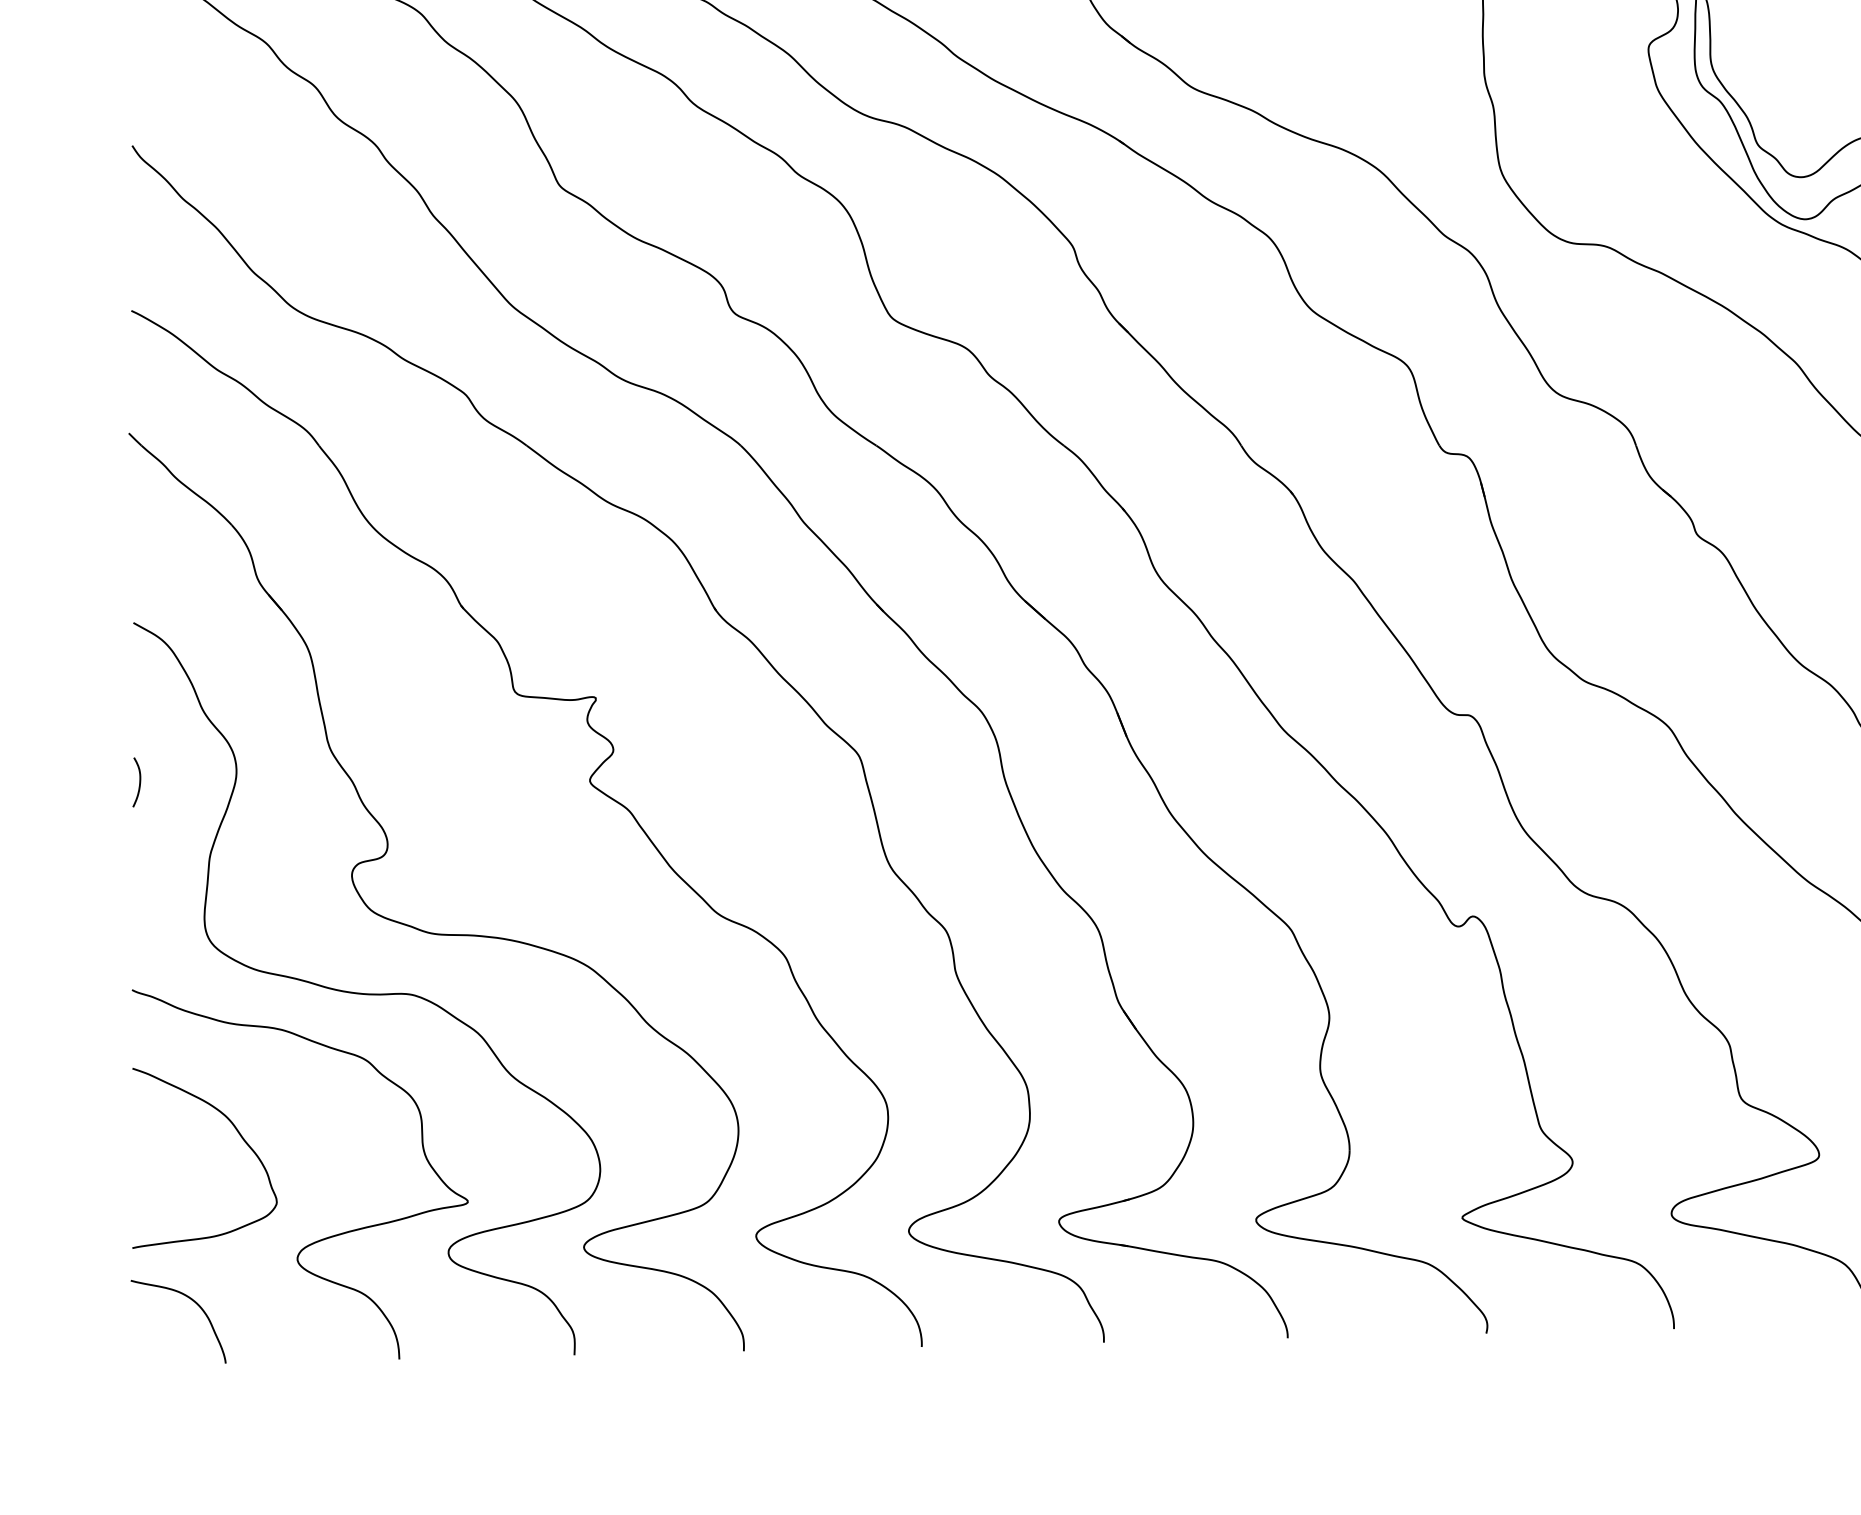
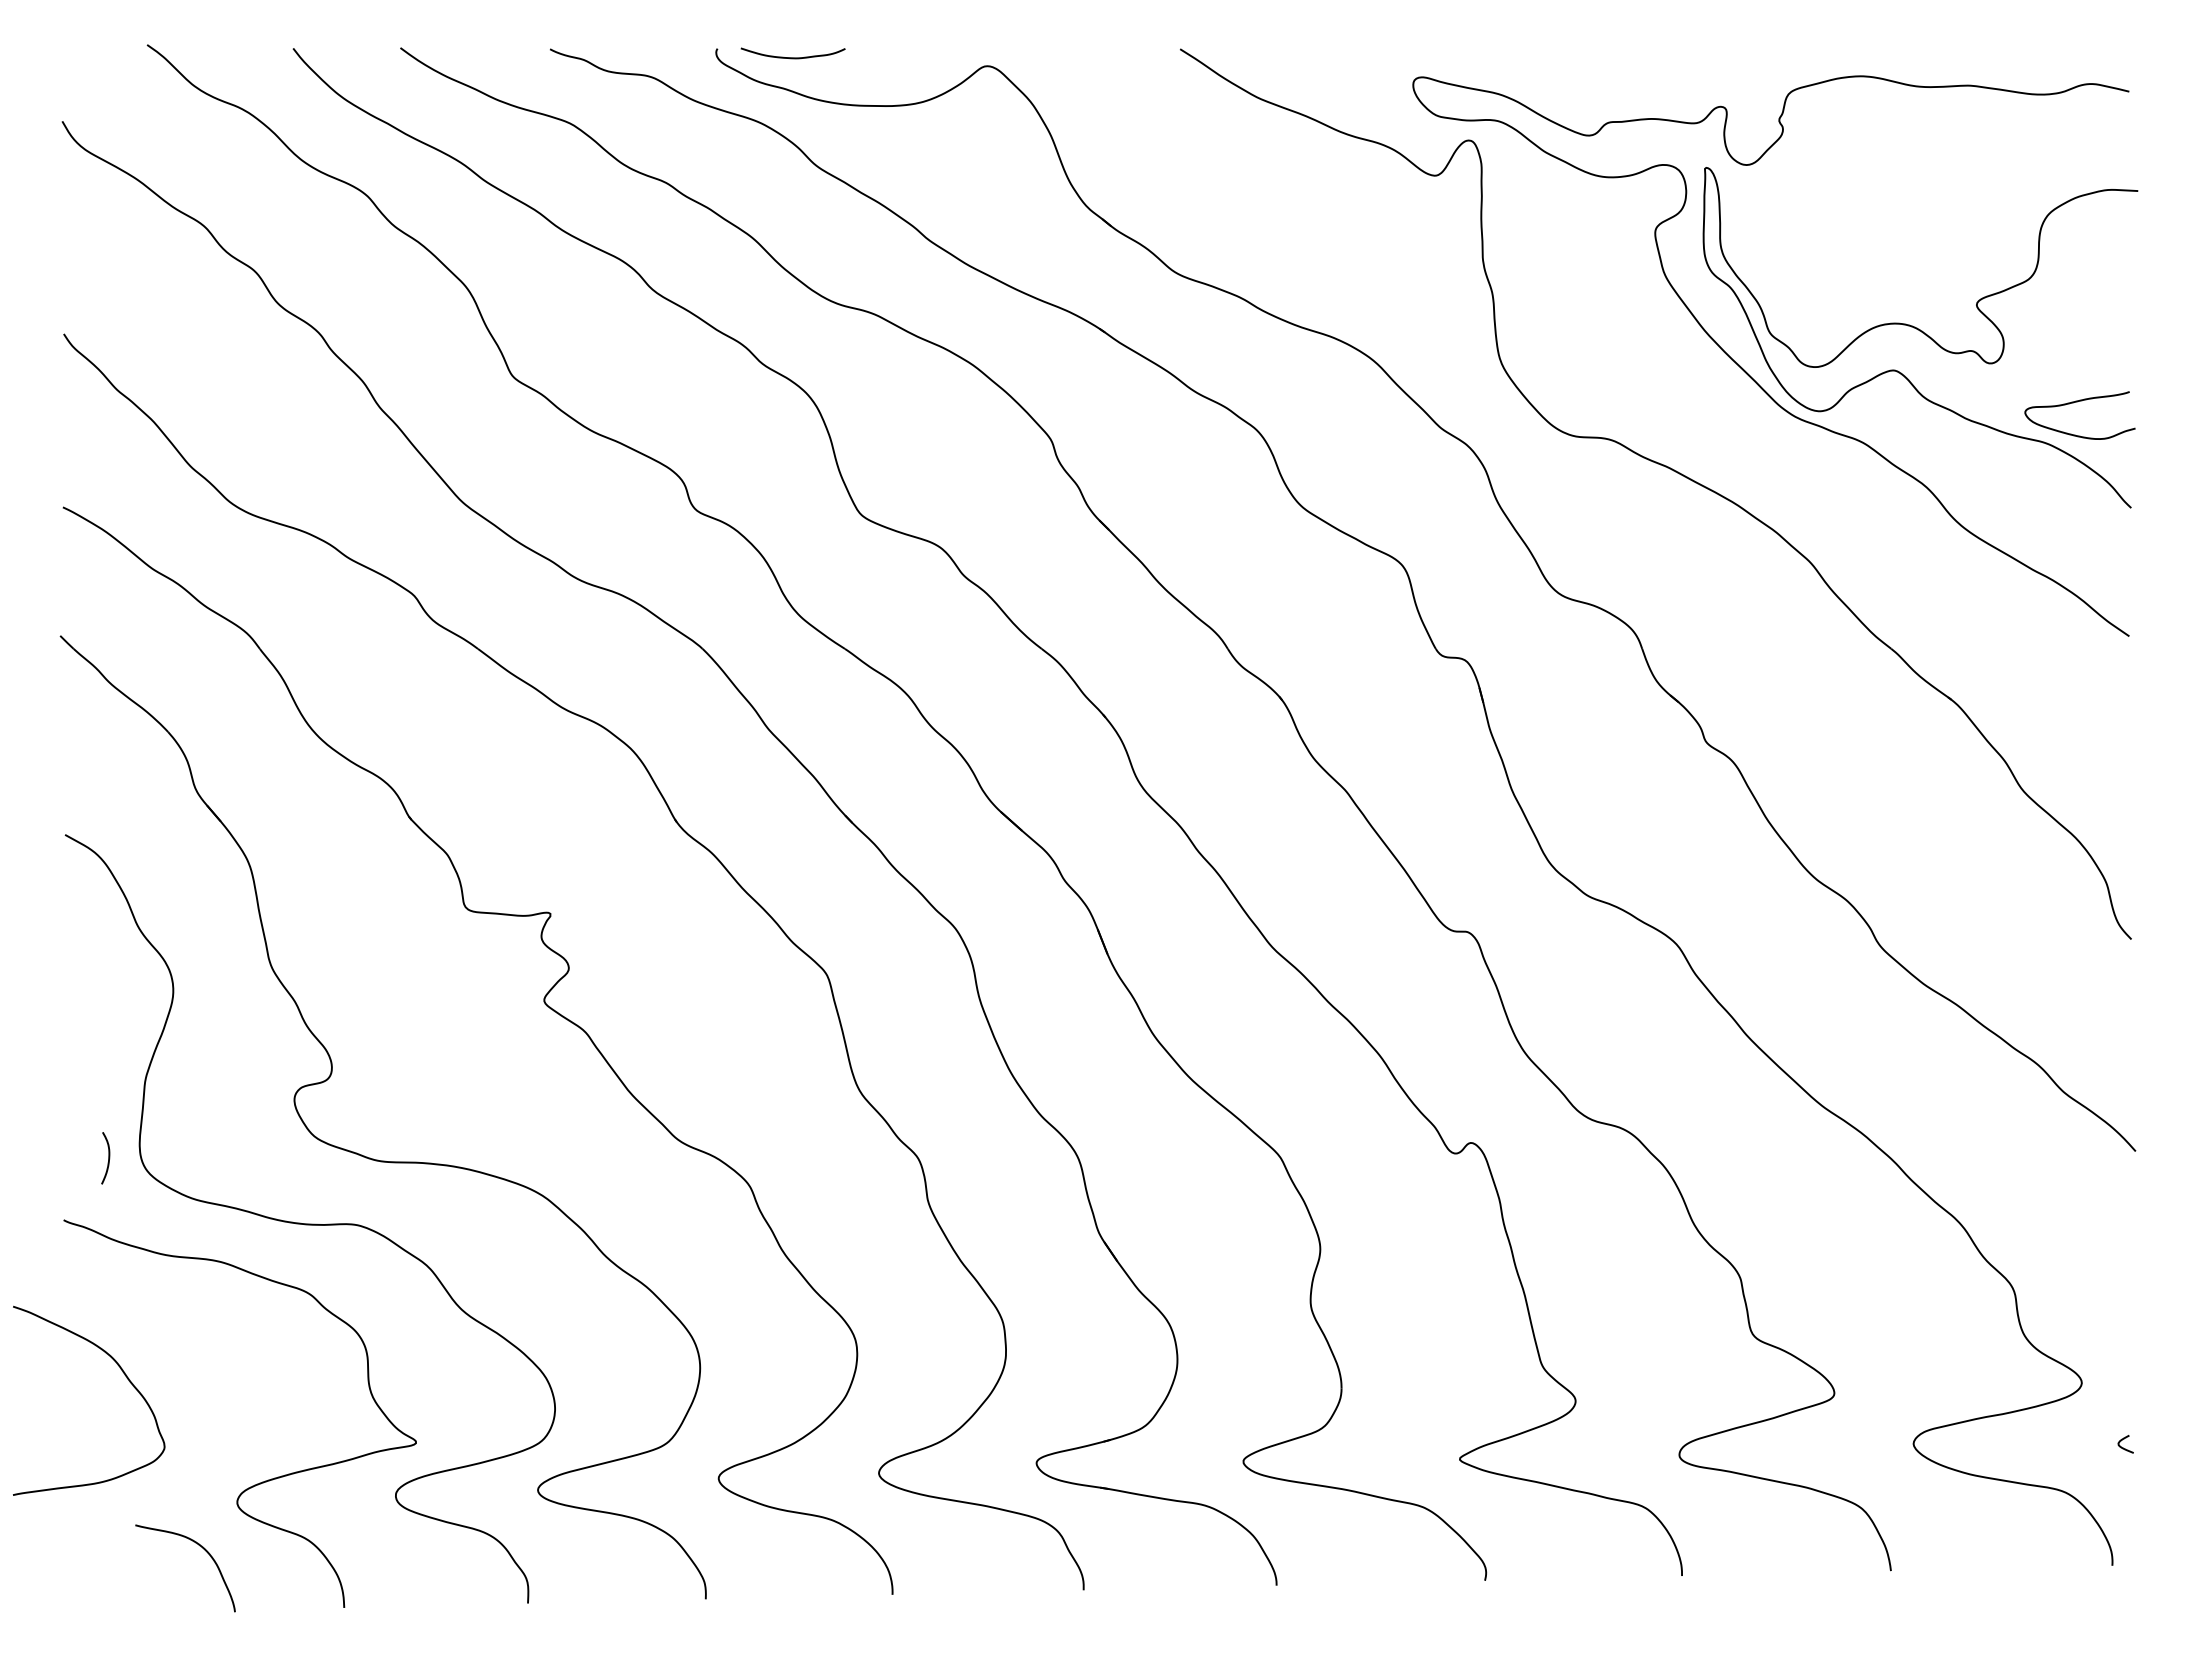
curve: (139, 782) -> (108, 1158), moved
curve: (238, 1134) -> (124, 1375), moved
curve: (191, 1300) -> (199, 1546), moved

